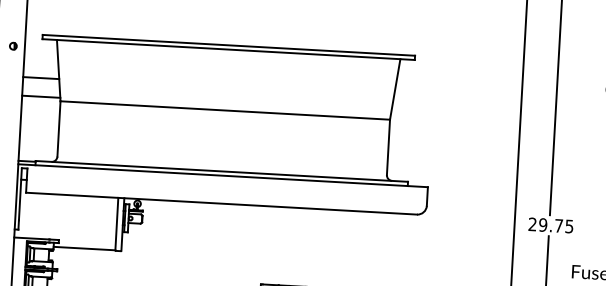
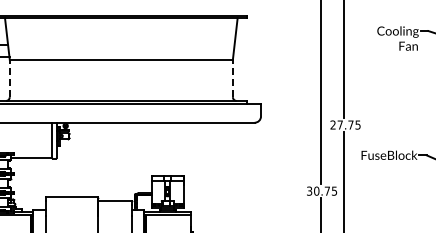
line: (58, 129) -> (9, 78), solid -> dashed
line: (387, 147) -> (232, 78), solid -> dashed
text: (542, 224) -> (339, 124), 29.75 -> 27.75

